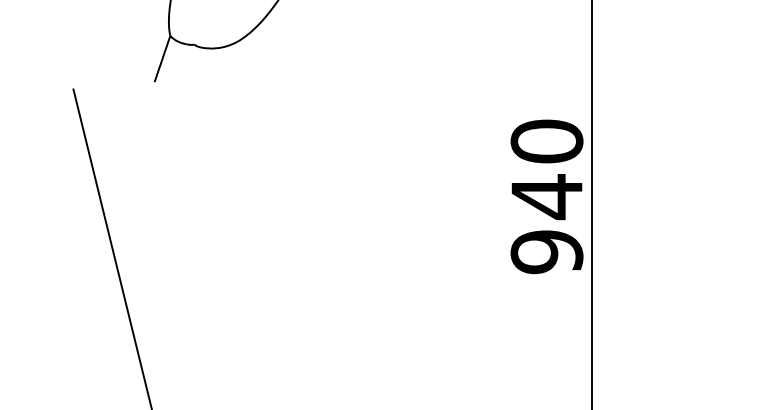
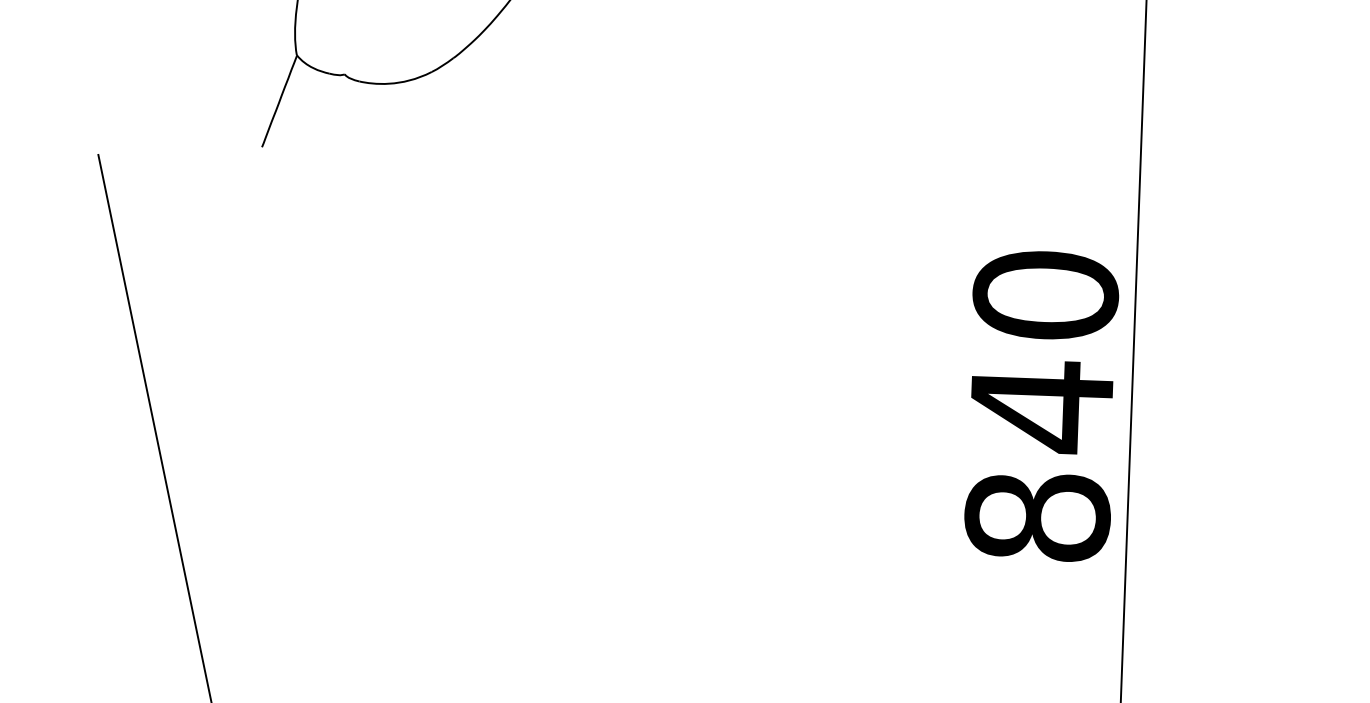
text: (546, 252) -> (1036, 518), 940 -> 840

